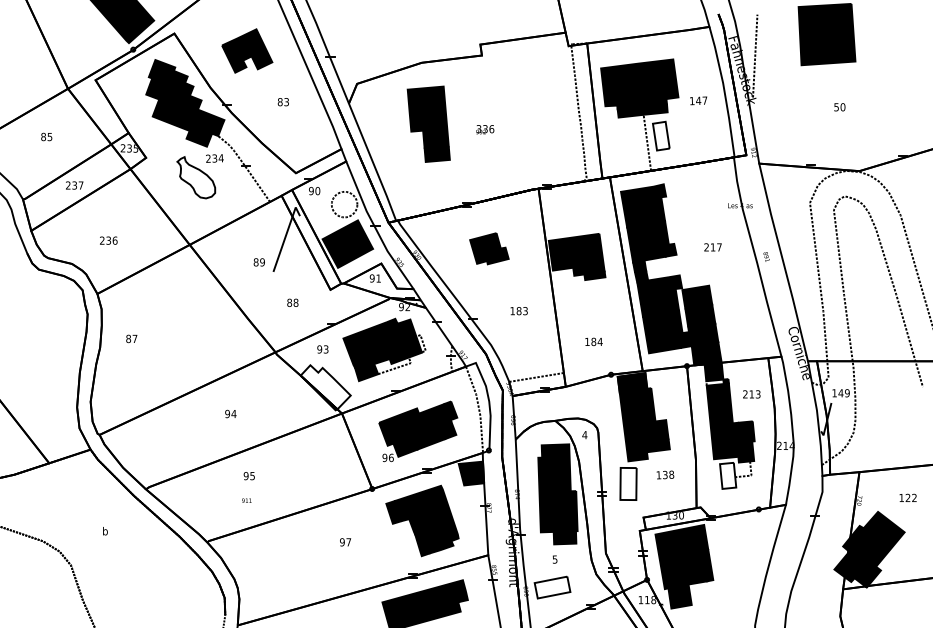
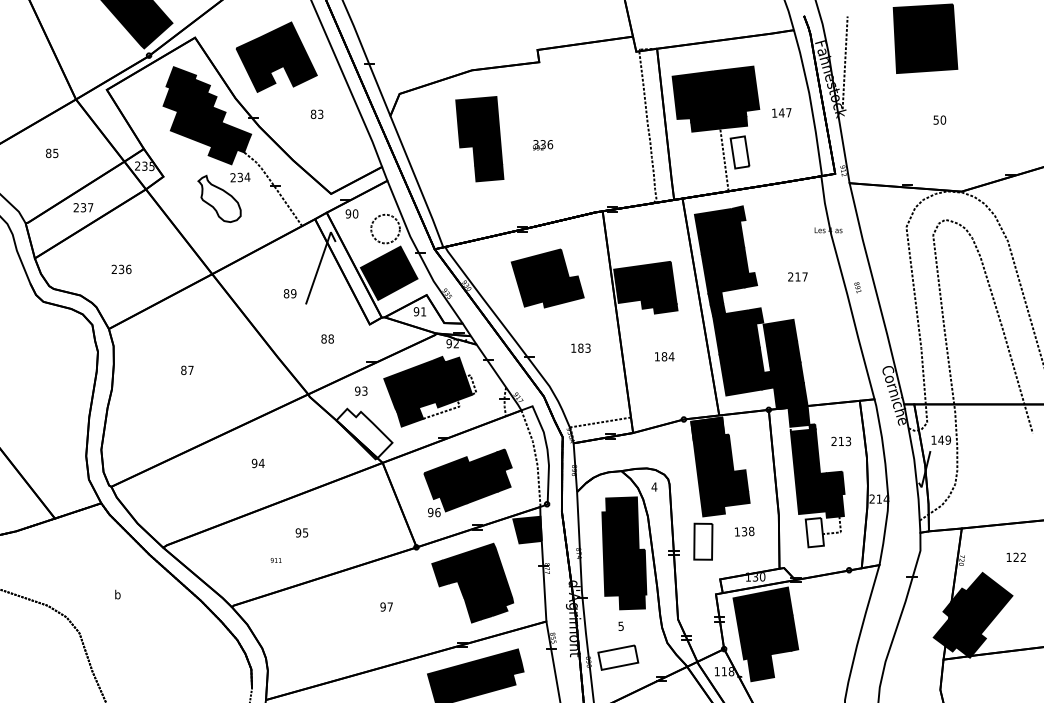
part: (247, 50) -> (276, 56), size x1.43
part: (489, 248) -> (547, 278), size x1.67
text: (131, 338) -> (187, 369), moved
text: (593, 341) -> (664, 356), moved
text: (248, 475) -> (301, 532), moved

